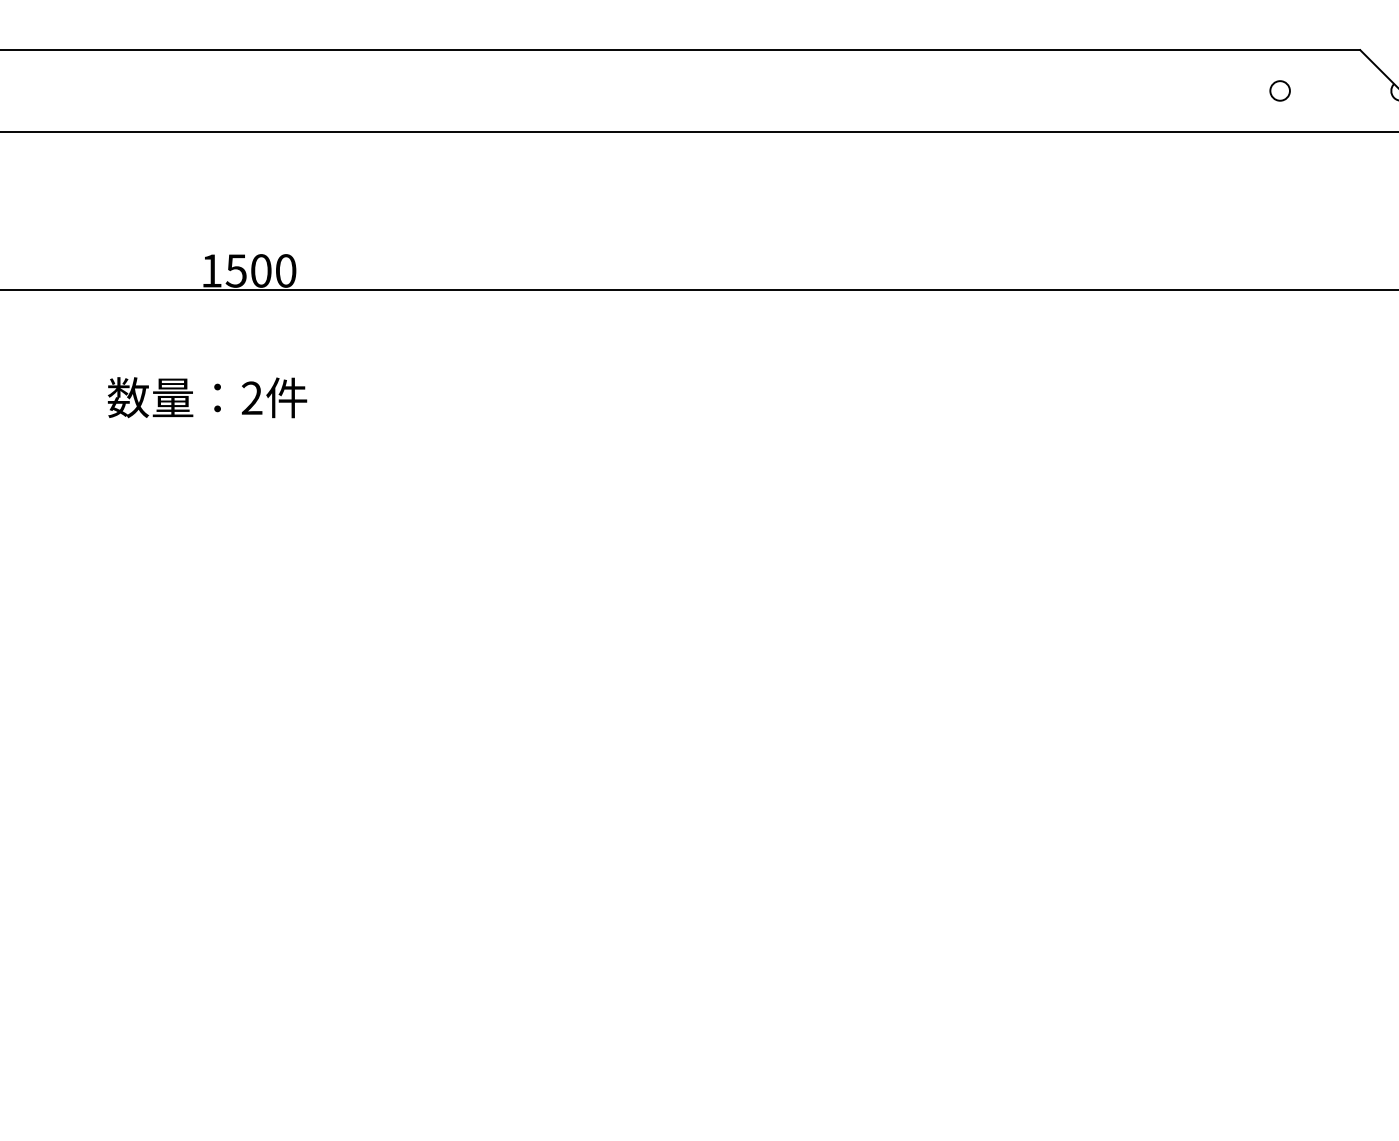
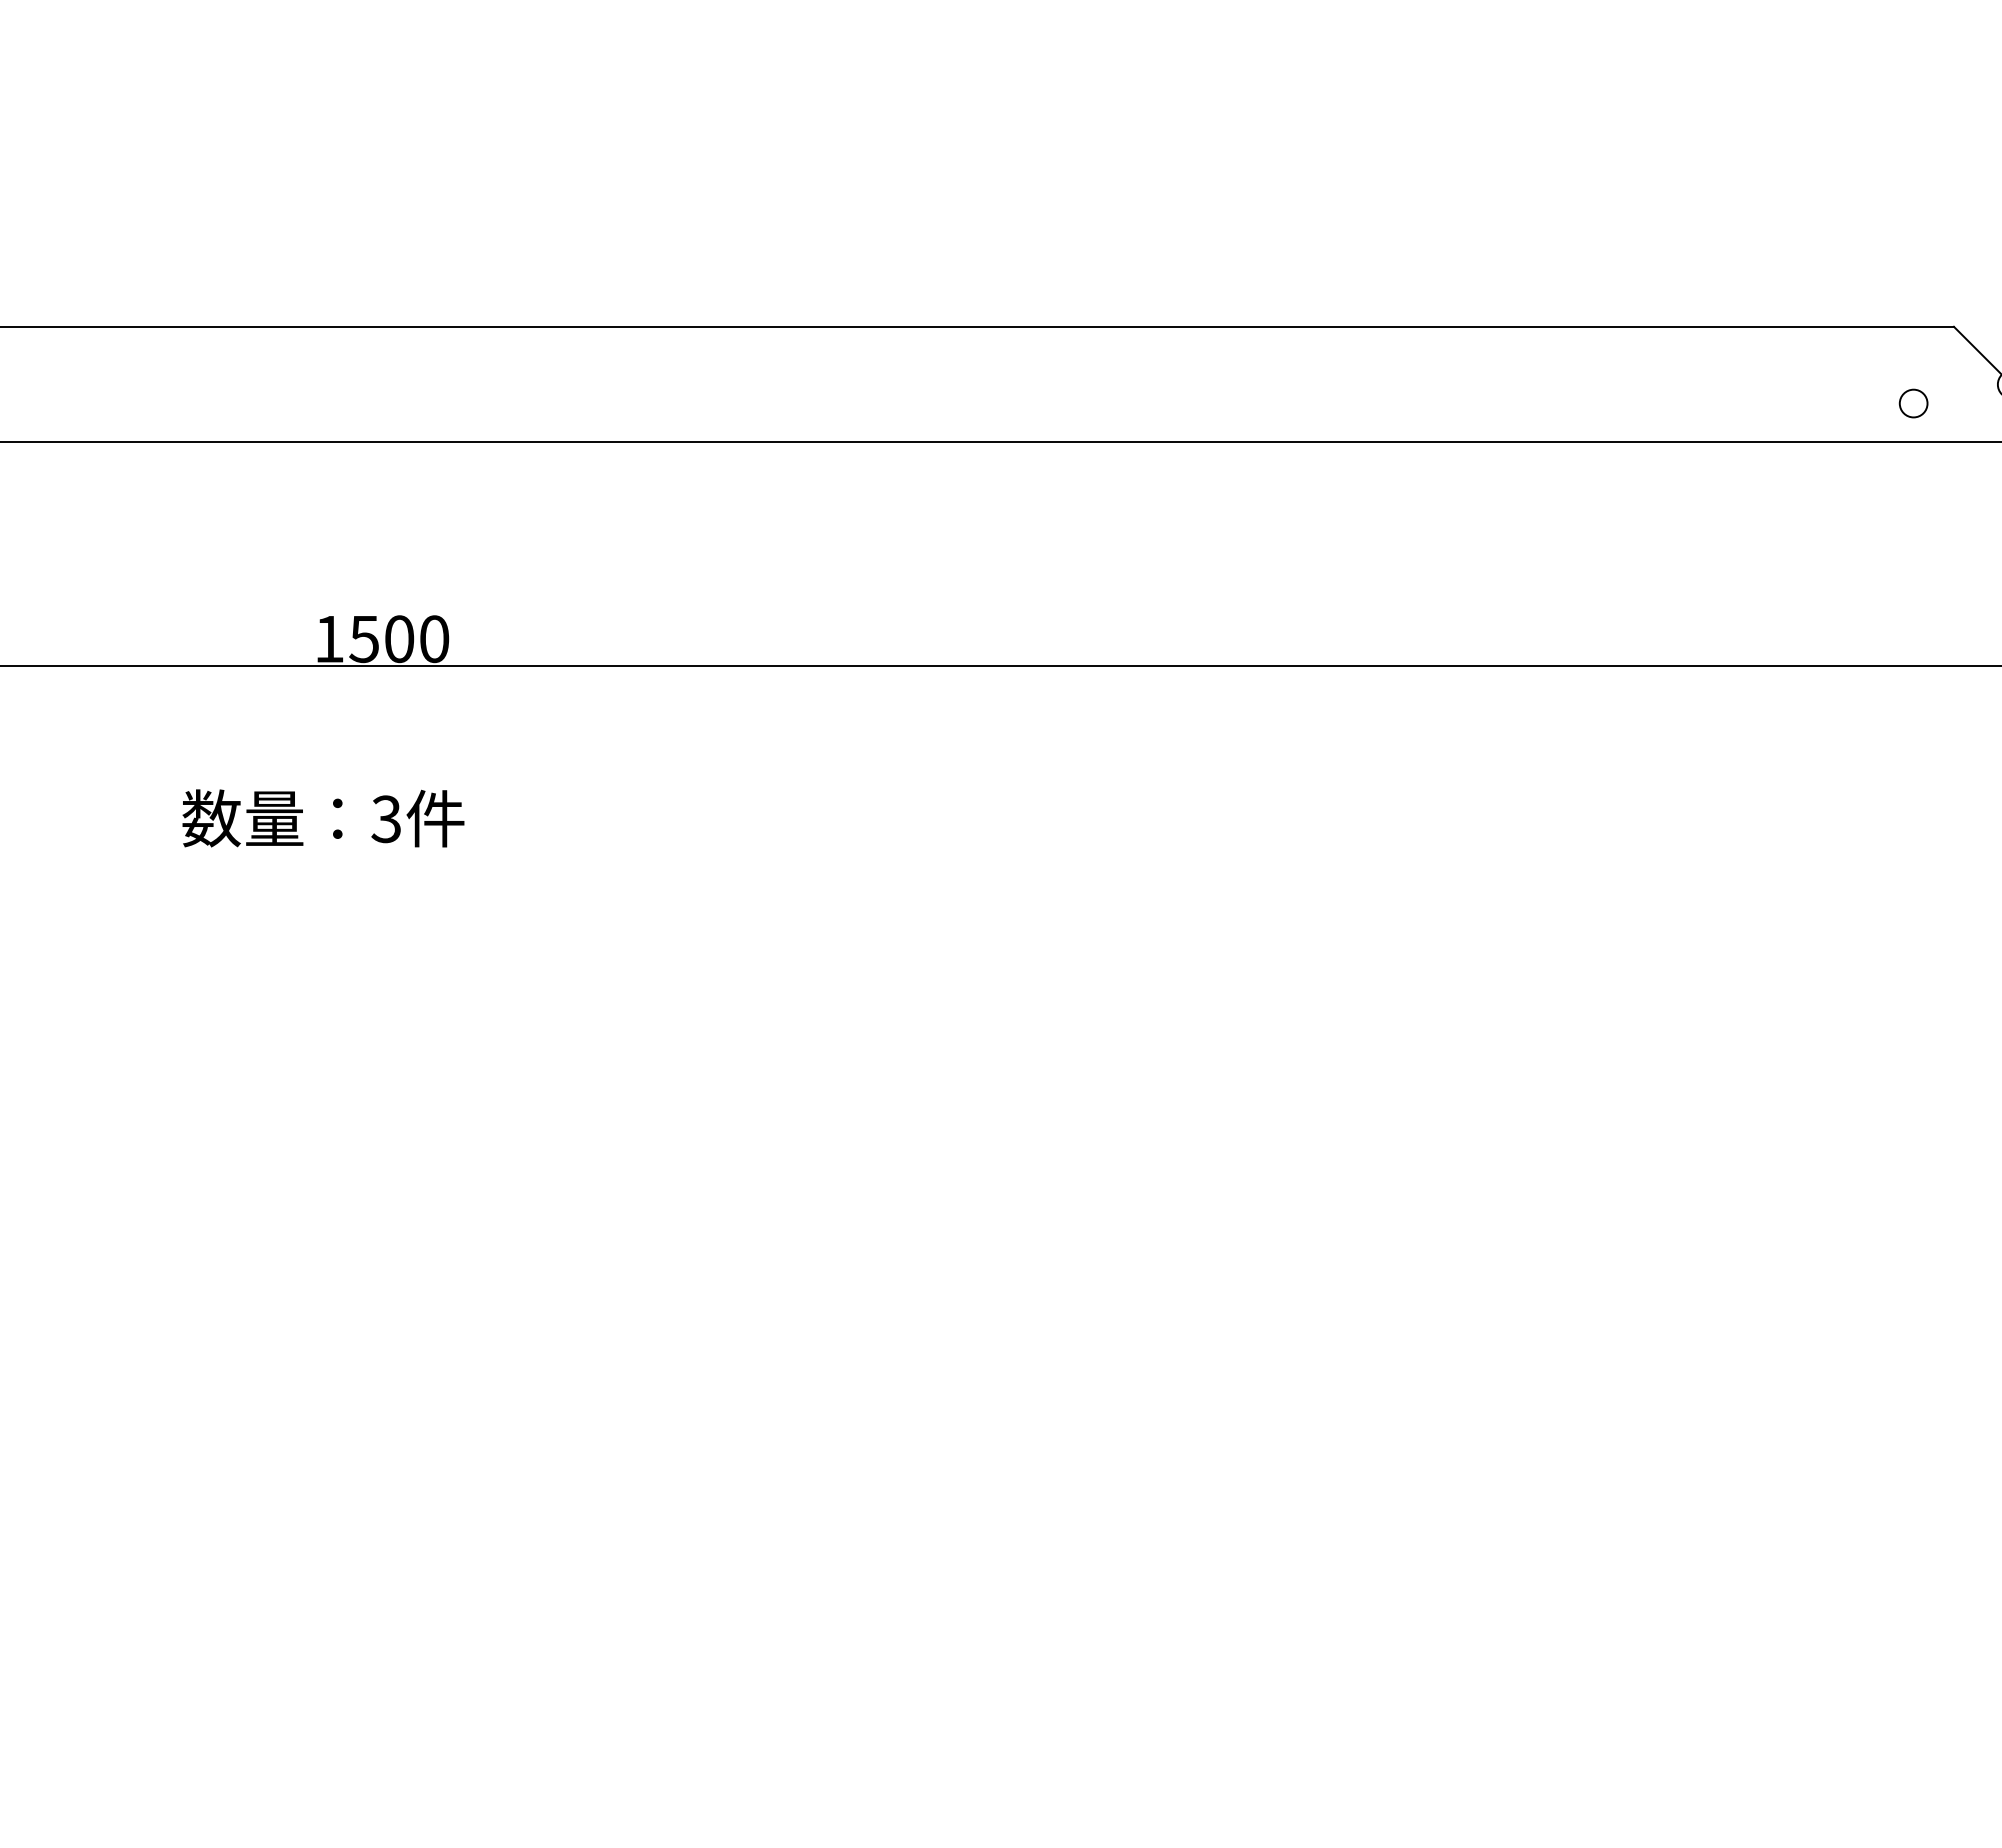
circle: (1280, 90) -> (1913, 403), moved
text: (252, 398) -> (386, 819), 2 -> 3

